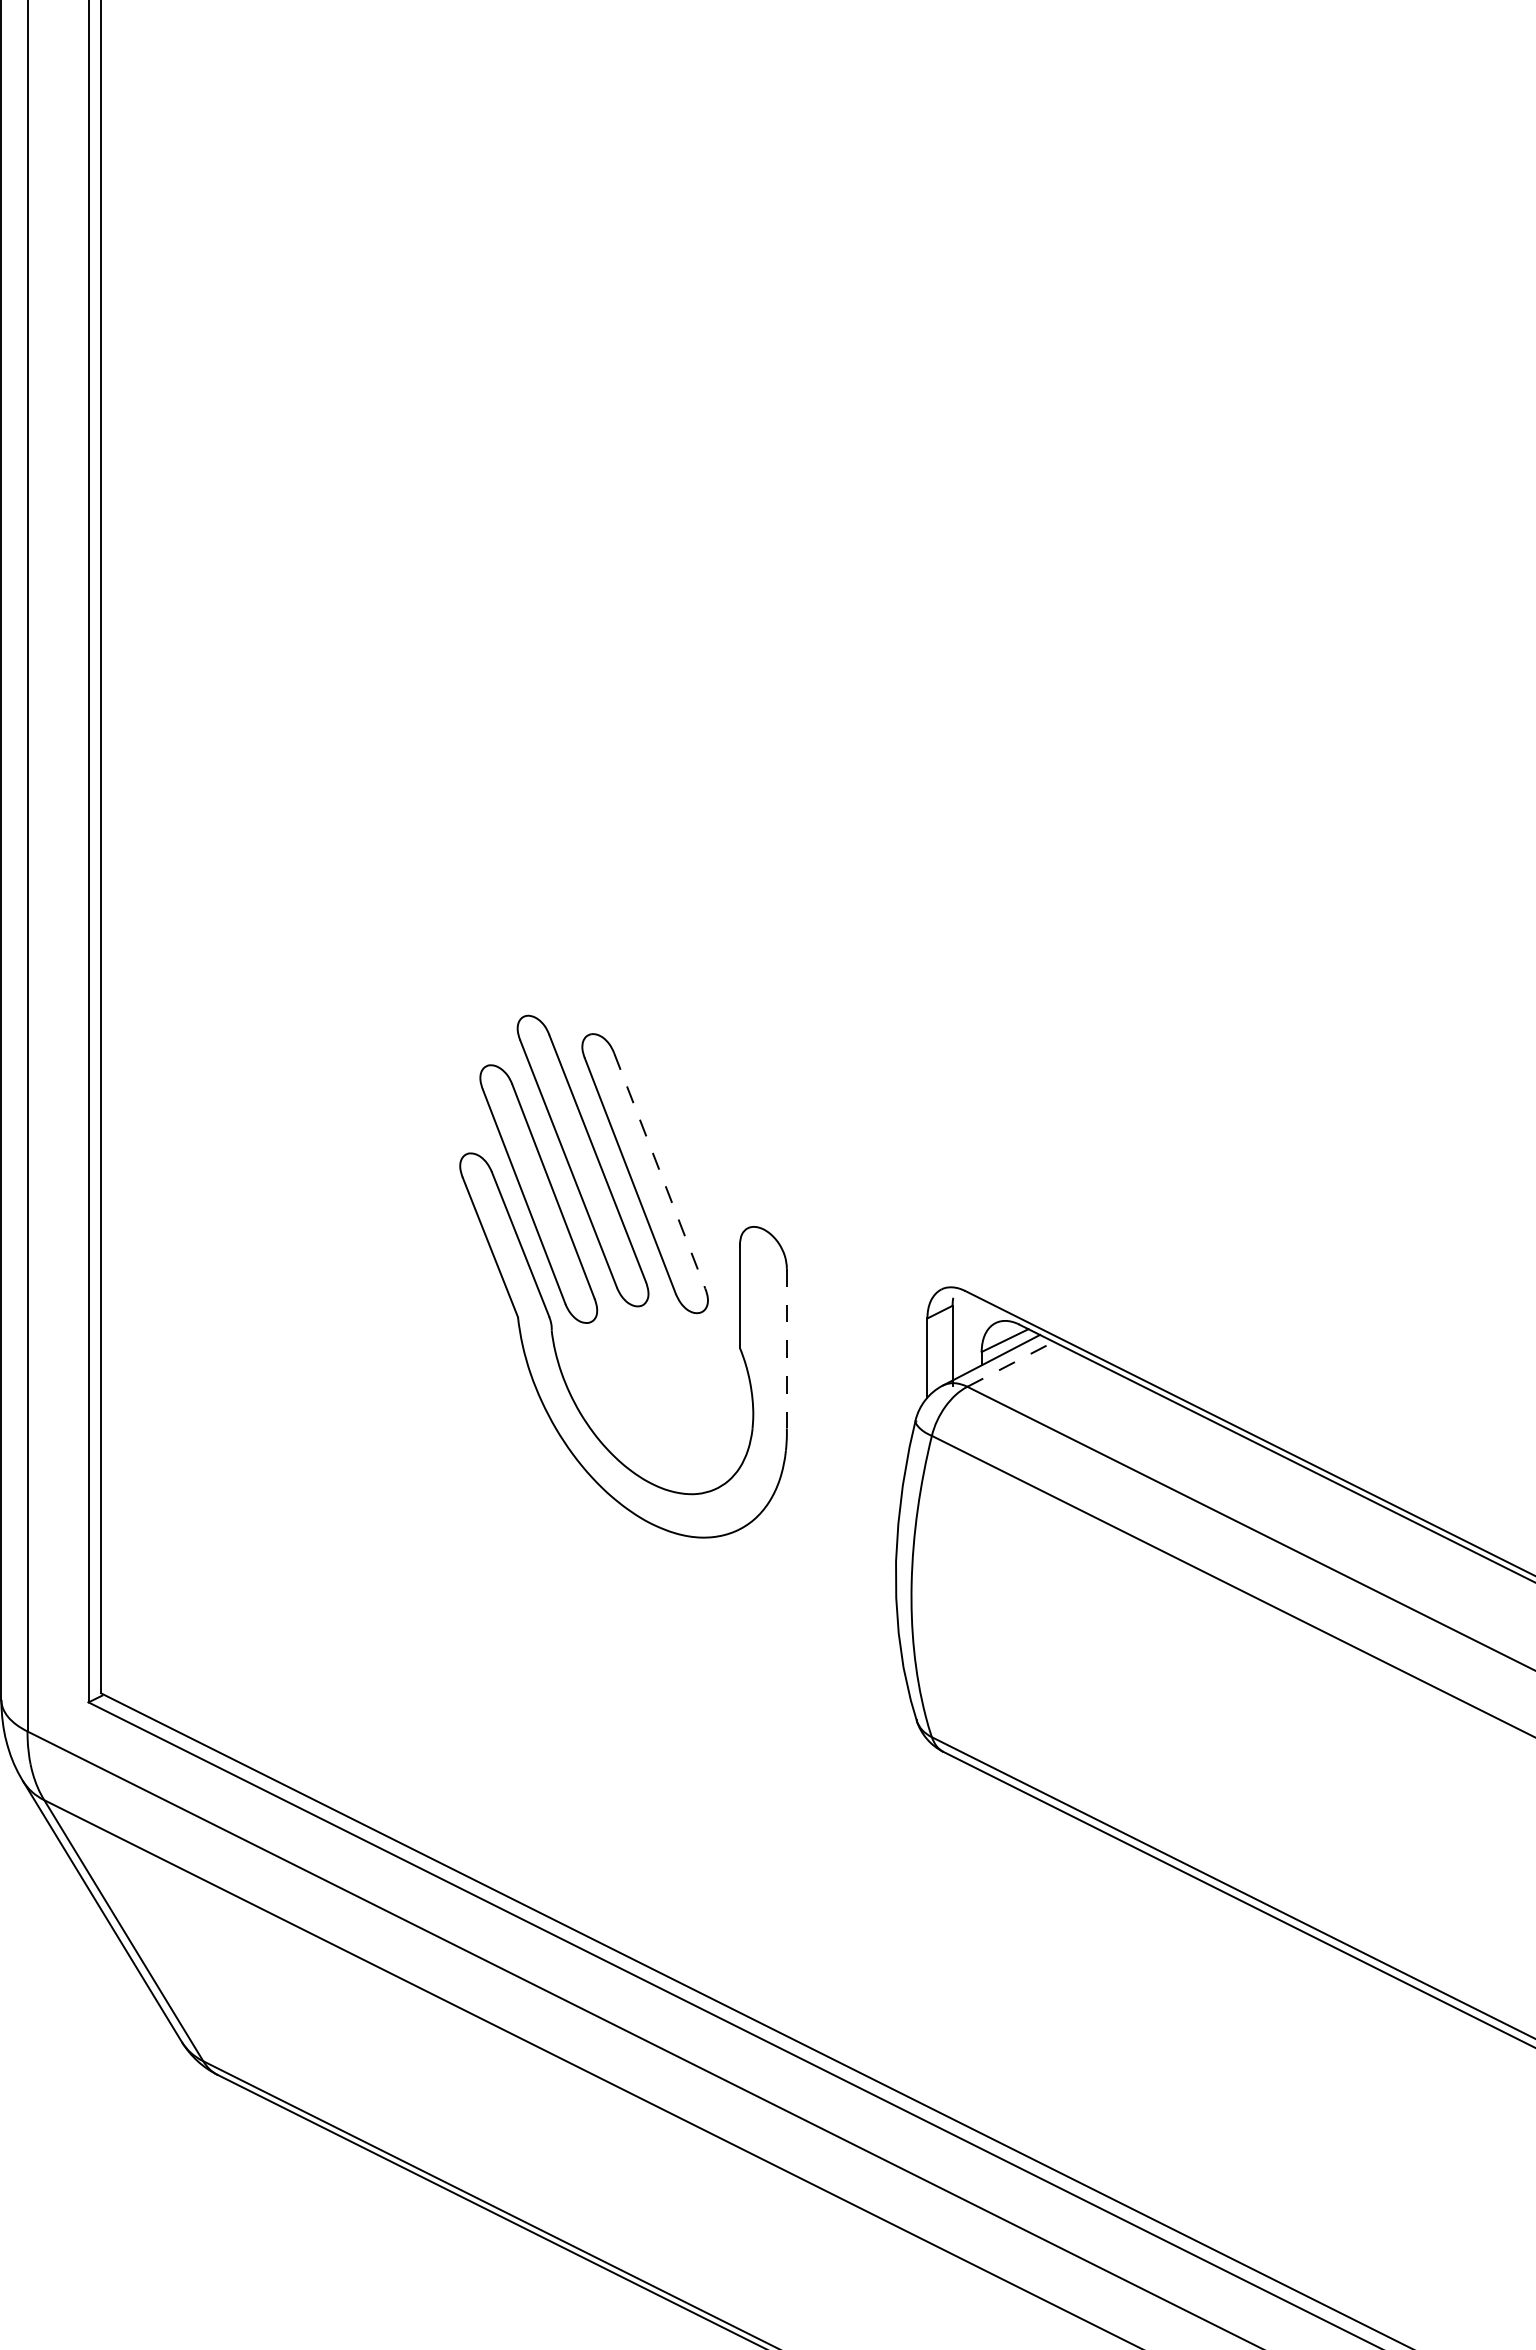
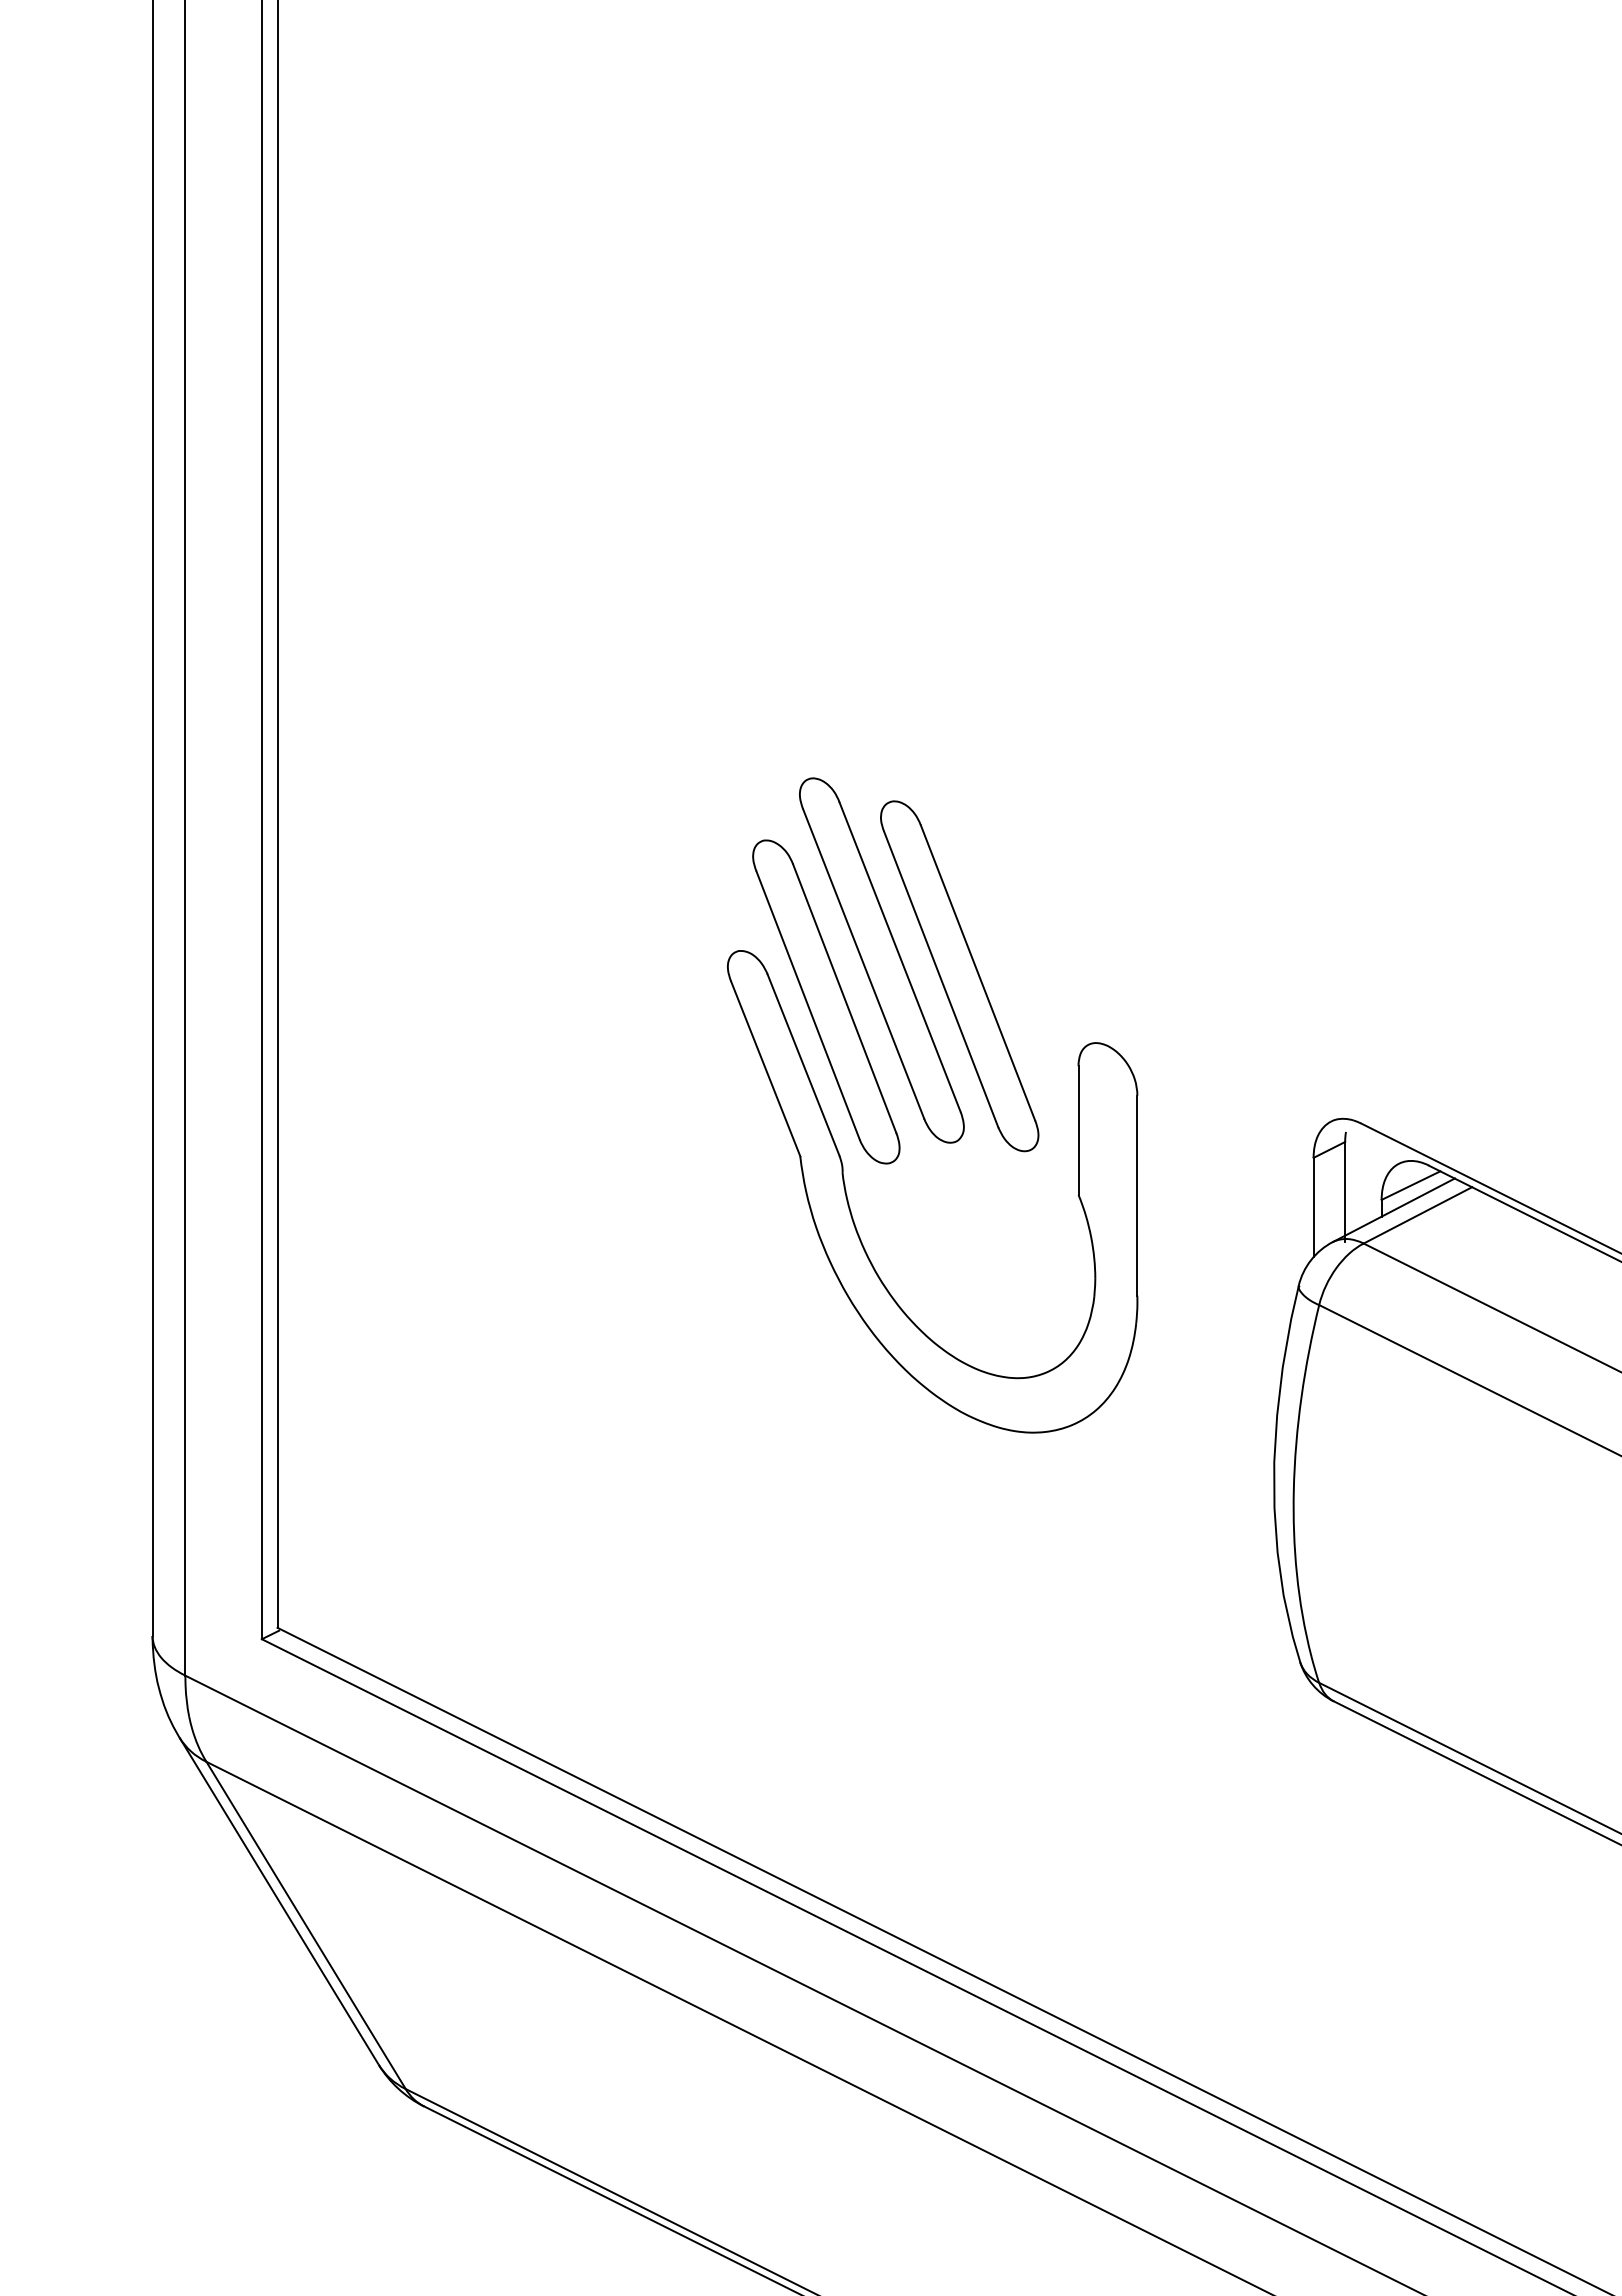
line: (659, 1171) -> (977, 973), dashed -> solid
line: (786, 1348) -> (1136, 1195), dashed -> solid
line: (1010, 1364) -> (1417, 1215), dashed -> solid

